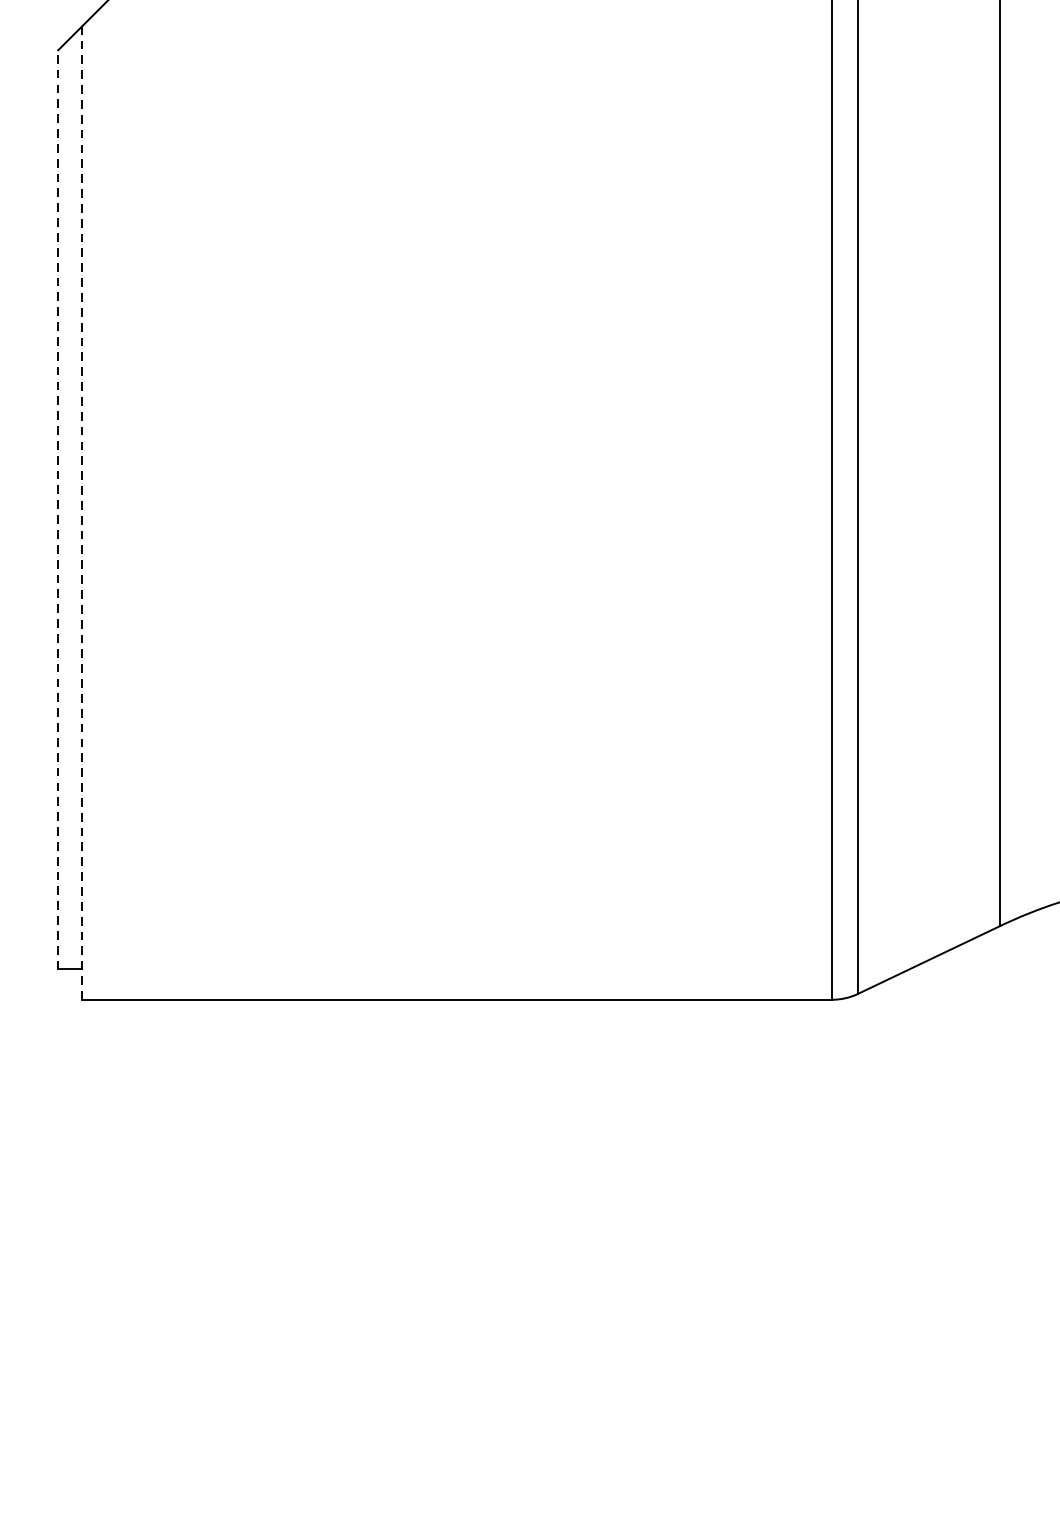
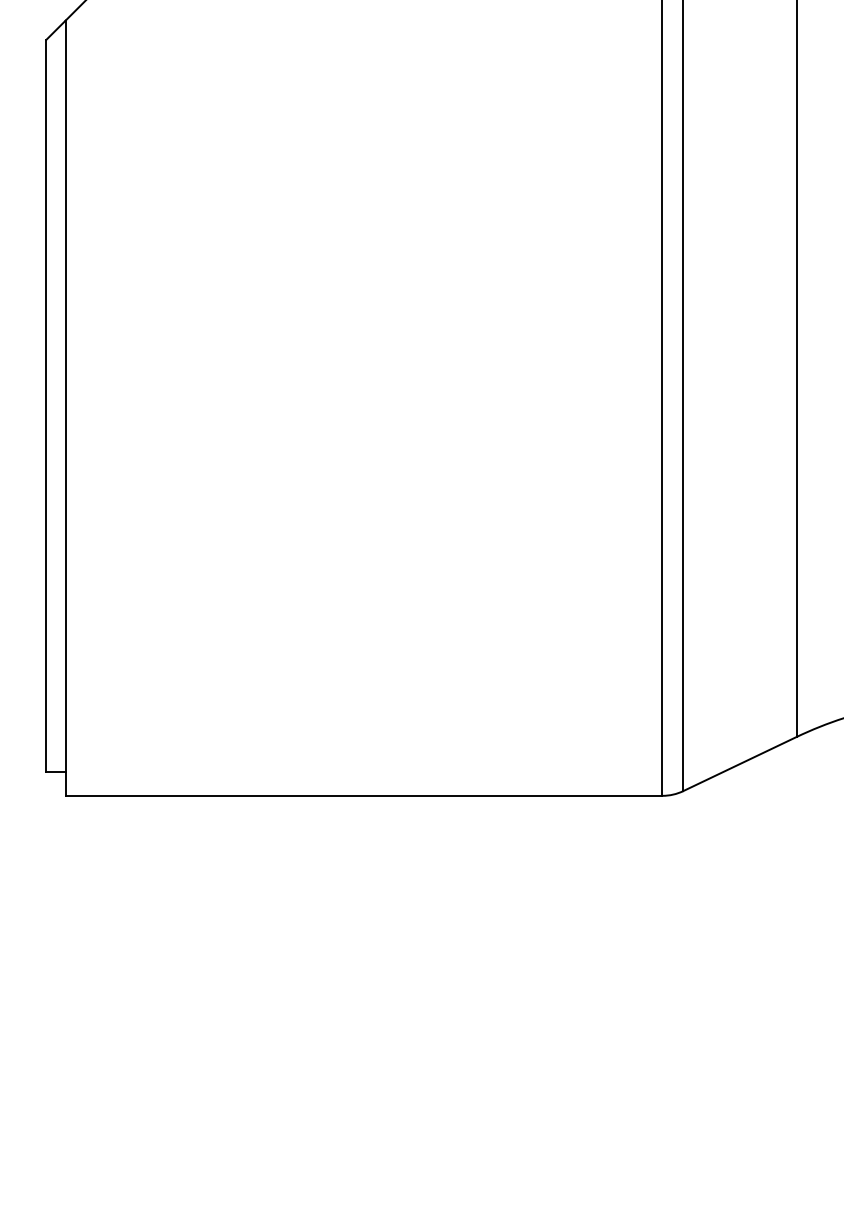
line: (58, 509) -> (46, 405), dashed -> solid
line: (82, 513) -> (65, 408), dashed -> solid

